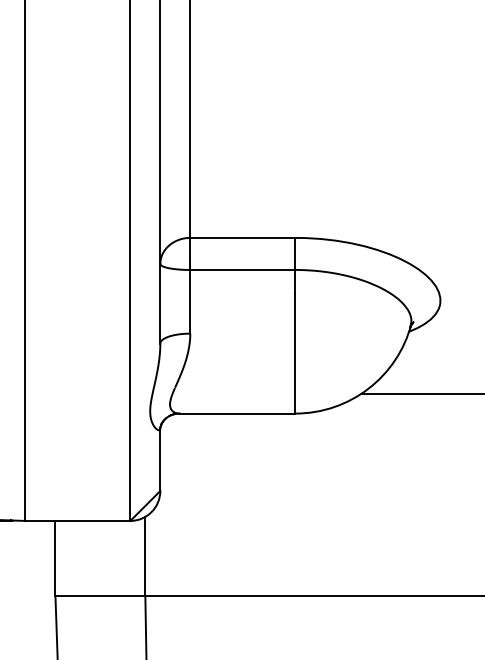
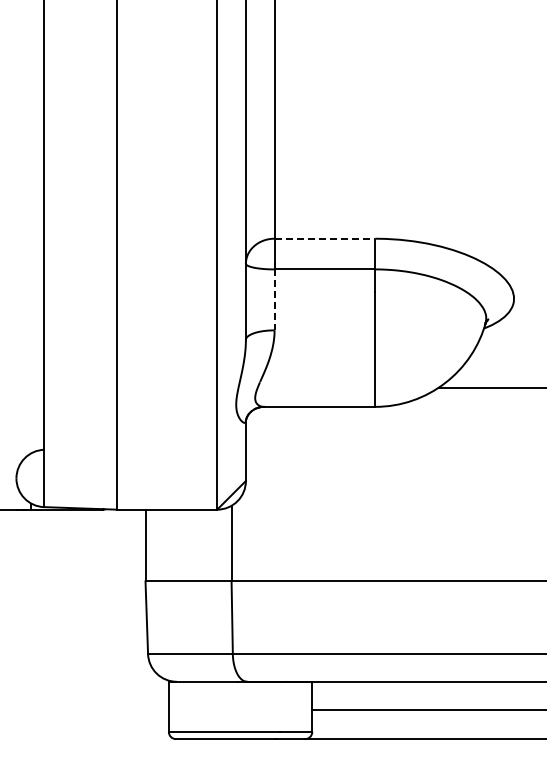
line: (243, 237) -> (325, 238), solid -> dashed
line: (190, 302) -> (274, 300), solid -> dashed

